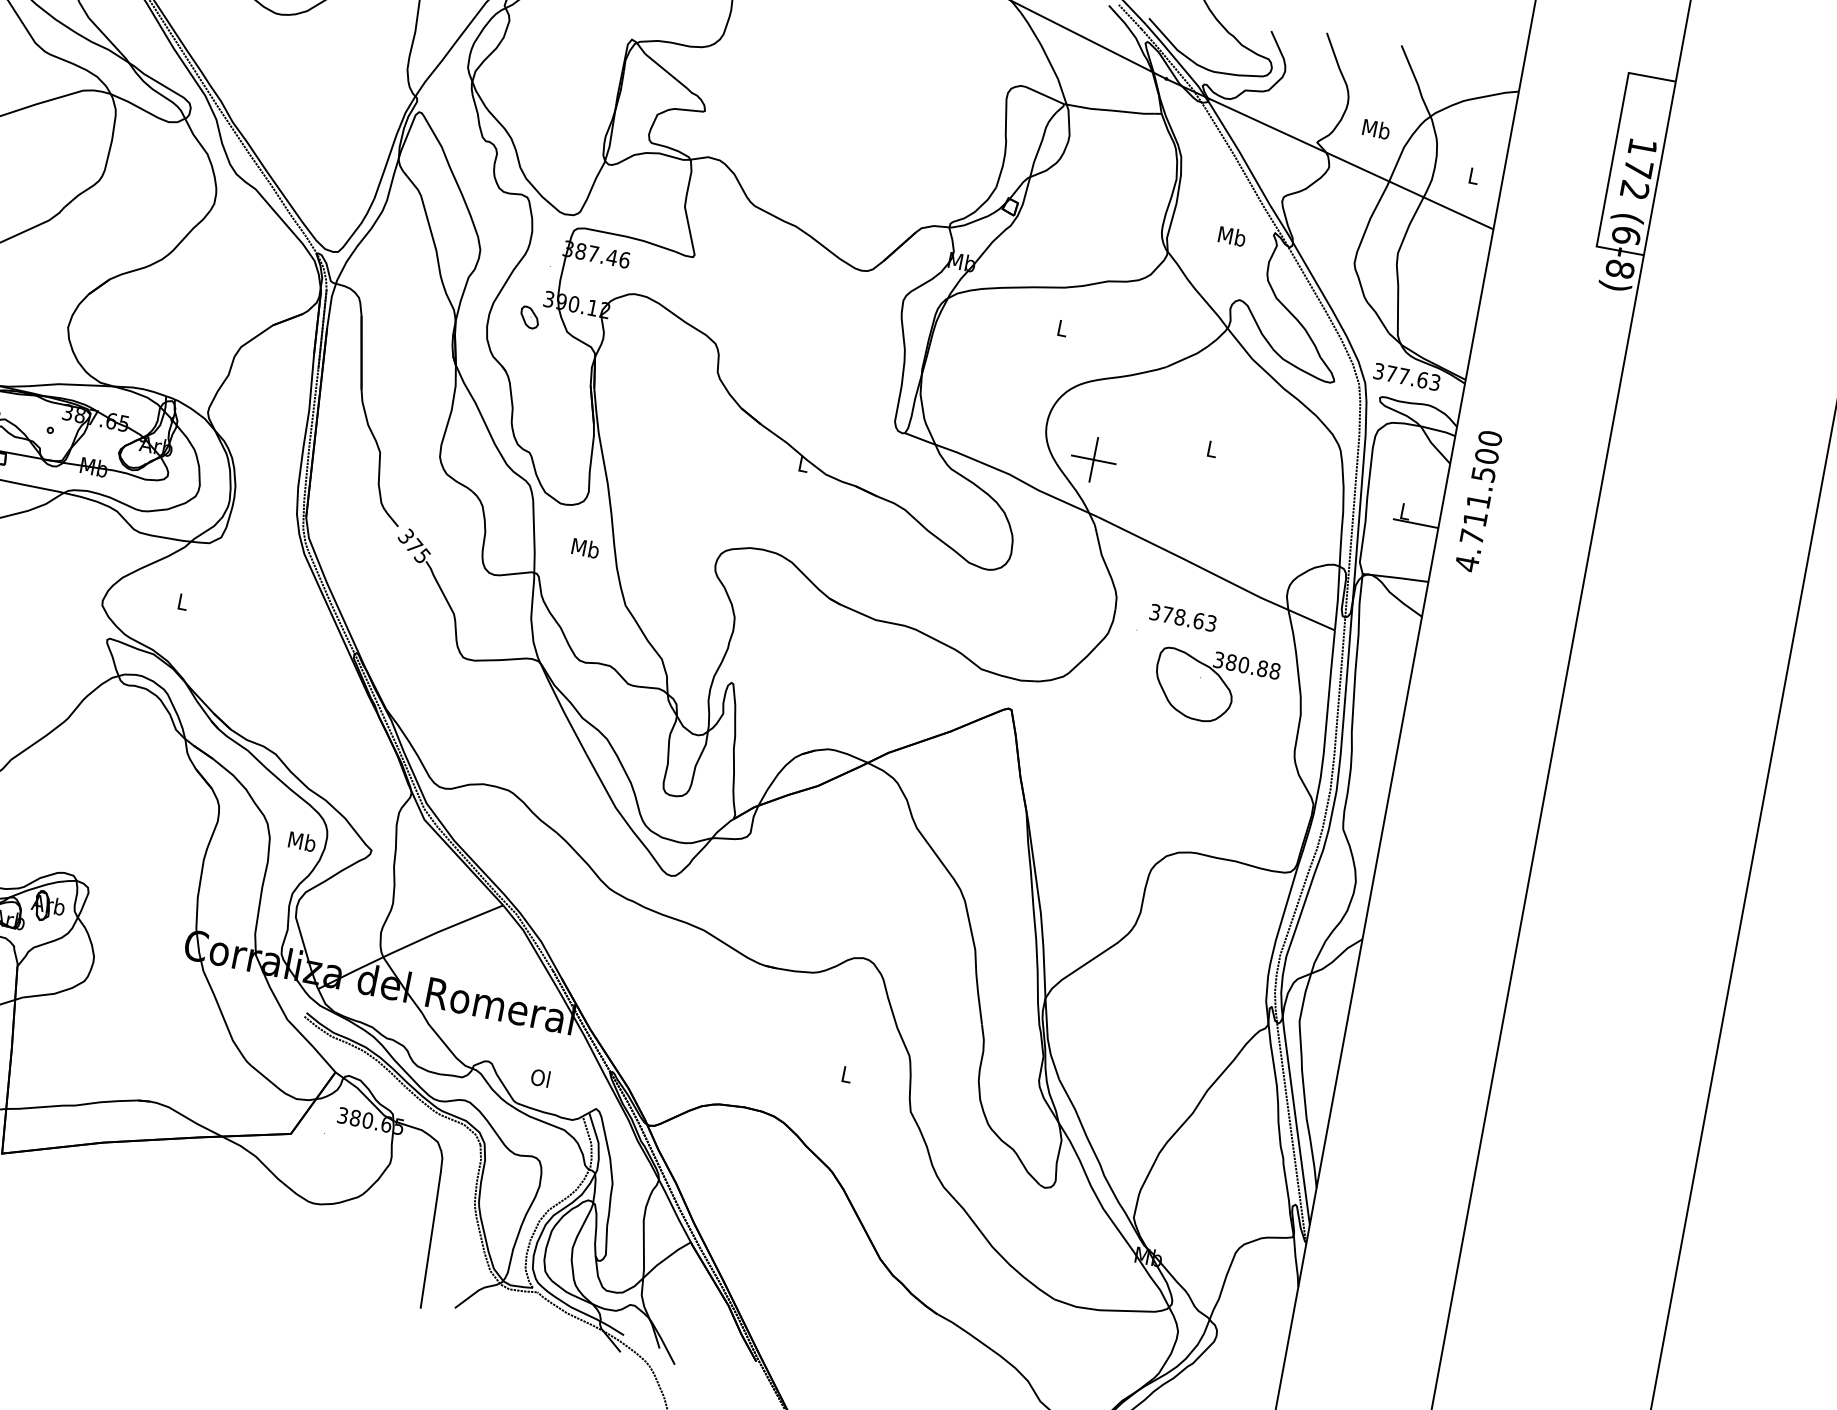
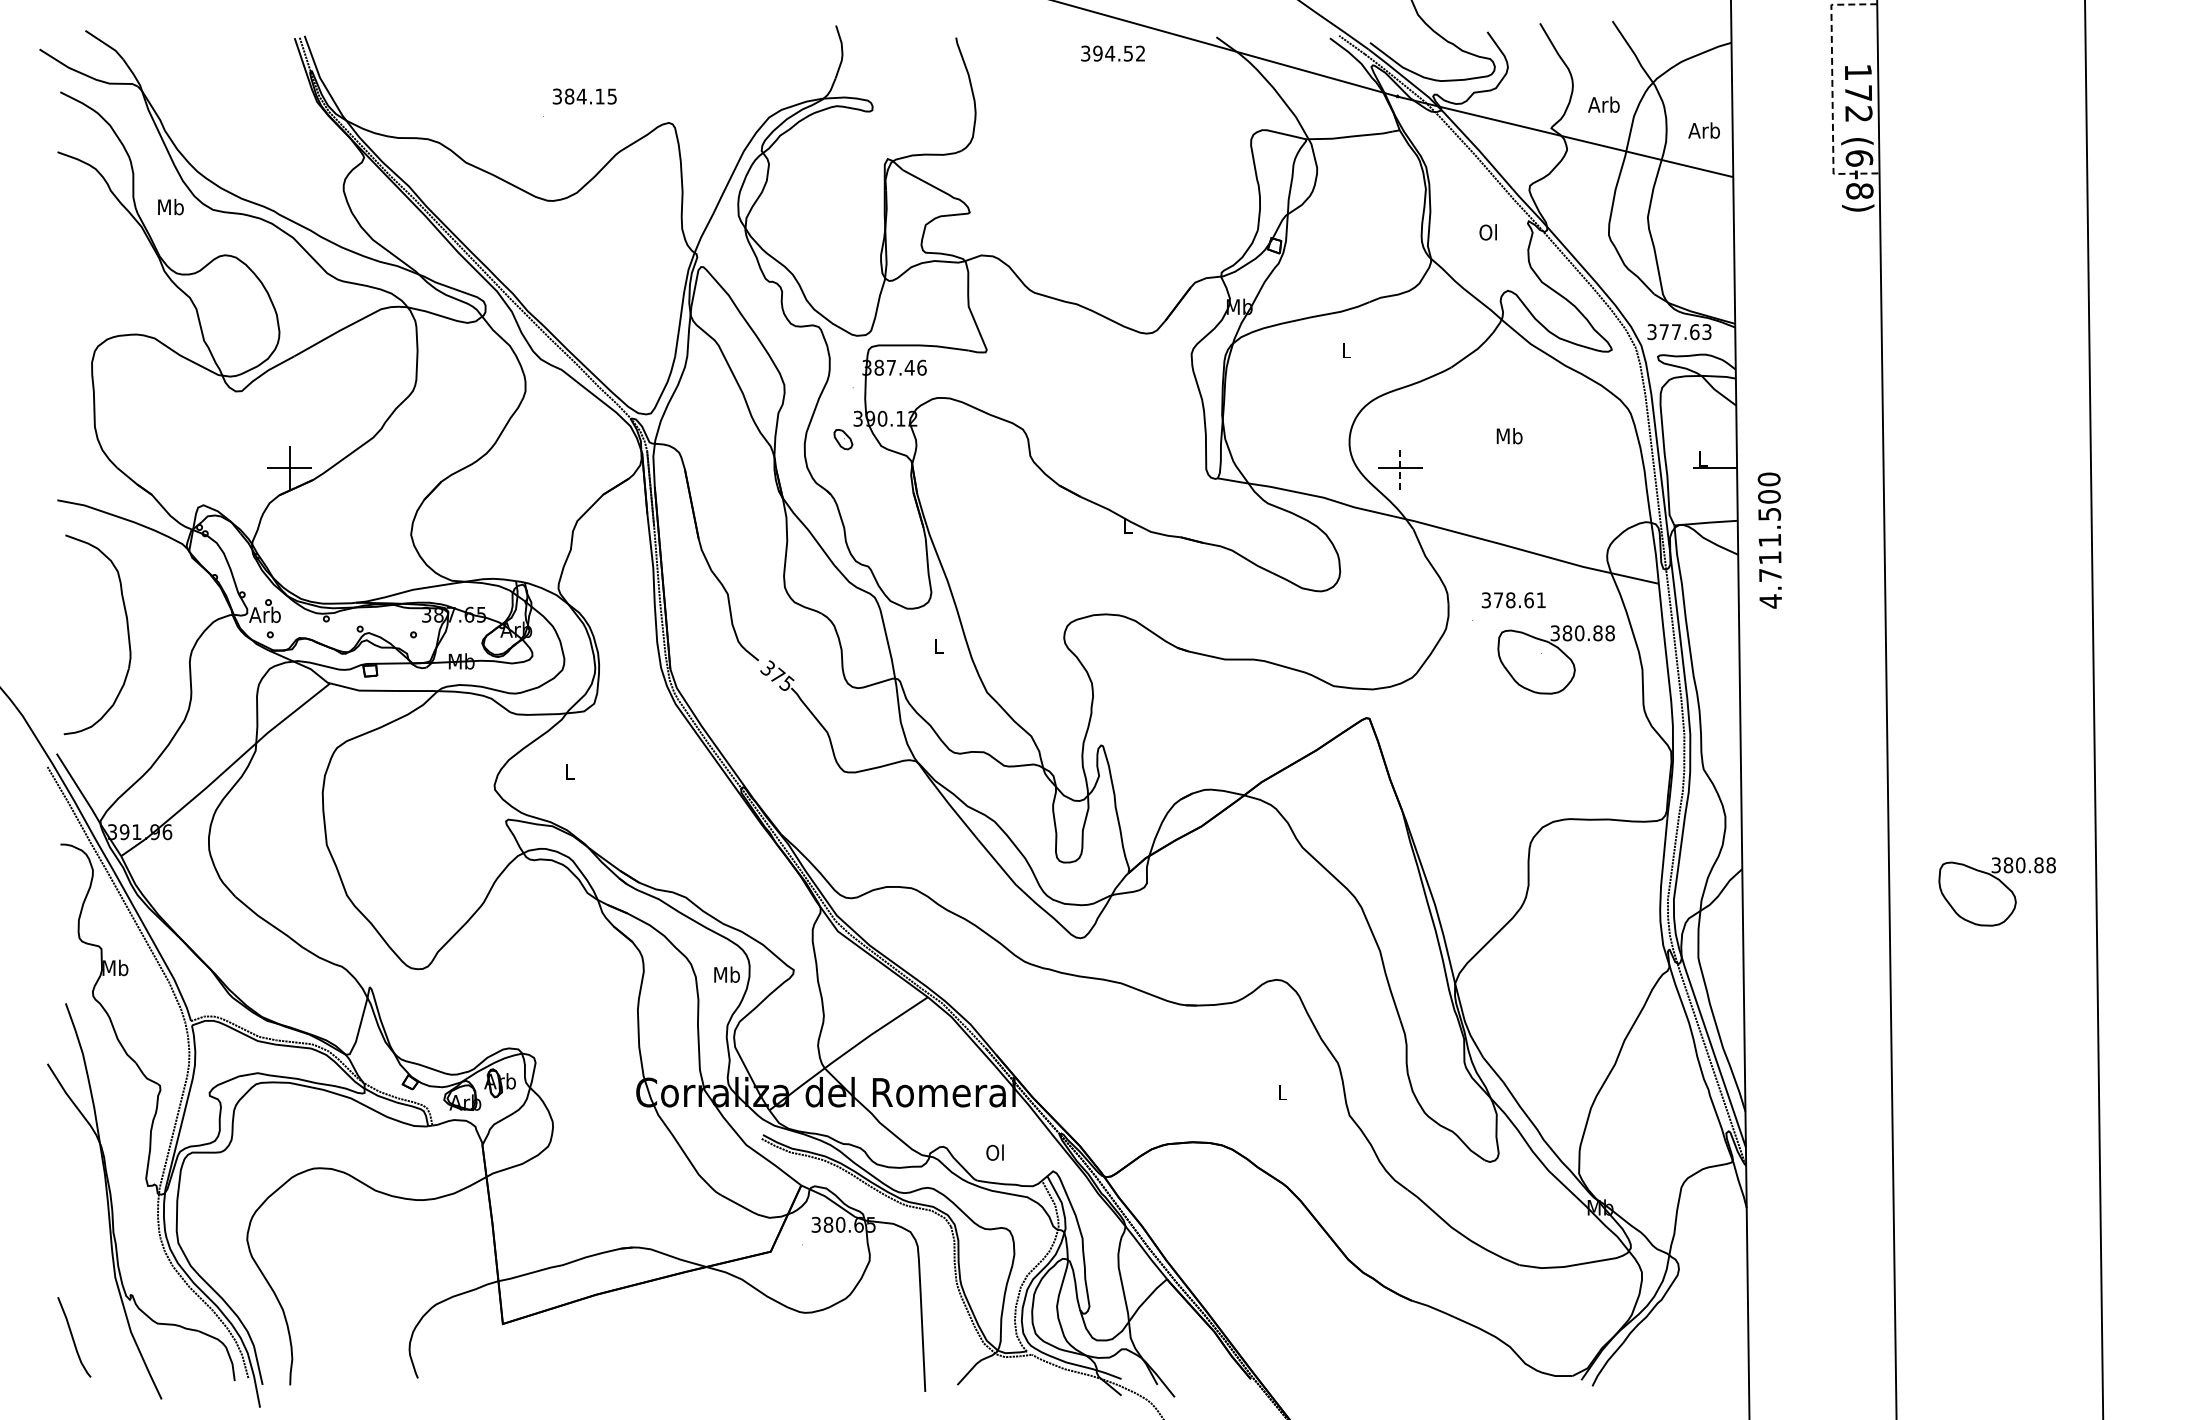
text: (1375, 128) -> (1603, 104), Mb -> Arb
line: (1612, 160) -> (1832, 90), solid -> dashed
text: (1472, 175) -> (1703, 130), L -> Arb
text: (1231, 236) -> (1488, 232), Mb -> Ol
text: (1211, 449) -> (1509, 436), L -> Mb
line: (1094, 459) -> (1400, 467), solid -> dashed
text: (1478, 501) -> (1769, 540), moved
text: (585, 547) -> (938, 645), Mb -> L
text: (1210, 623) -> (1540, 600), 378.63 -> 378.61
part: (1618, 1013) -> (1996, 891), added

